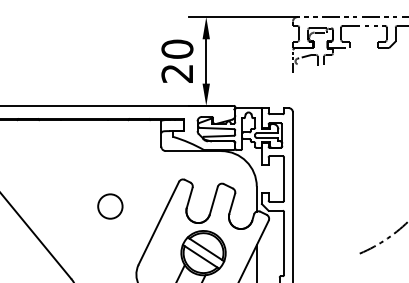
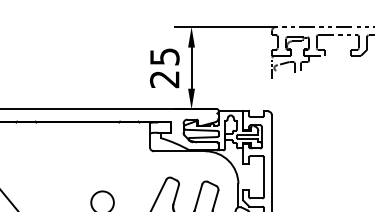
text: (177, 48) -> (164, 56), 20 -> 25

